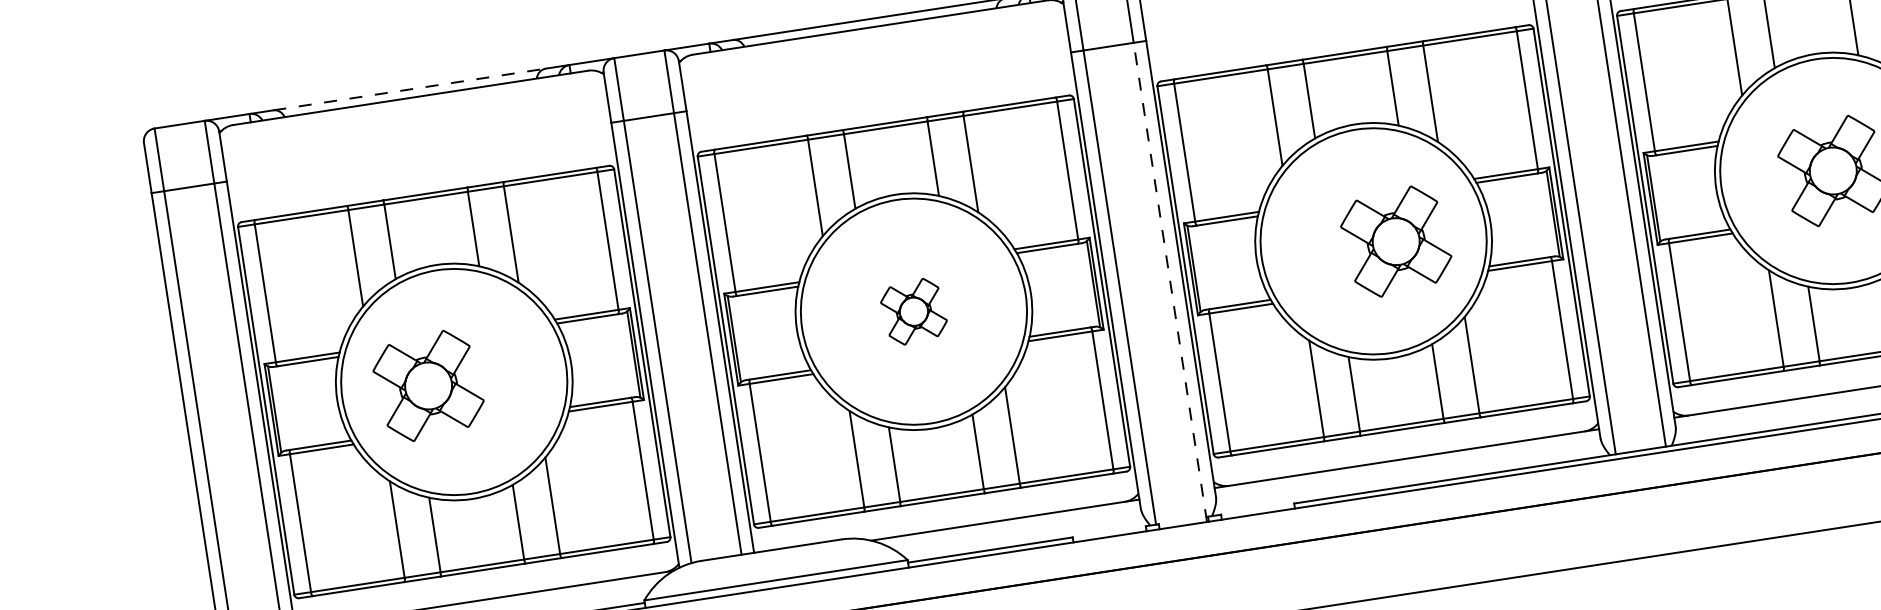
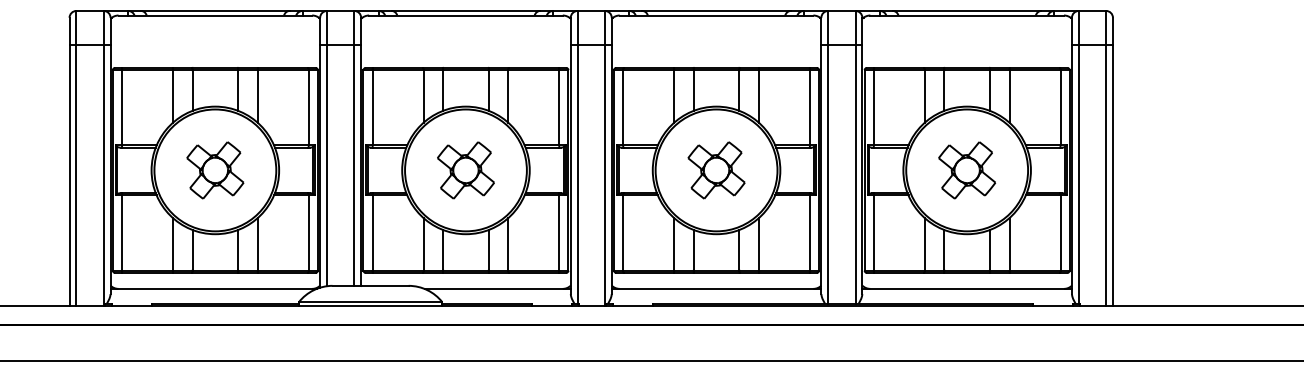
line: (409, 88) -> (215, 10), dashed -> solid
part: (1396, 241) -> (716, 170), moved
line: (1169, 282) -> (604, 175), dashed -> solid
part: (913, 311) -> (465, 170), size x1.67
part: (428, 386) -> (215, 170), moved

